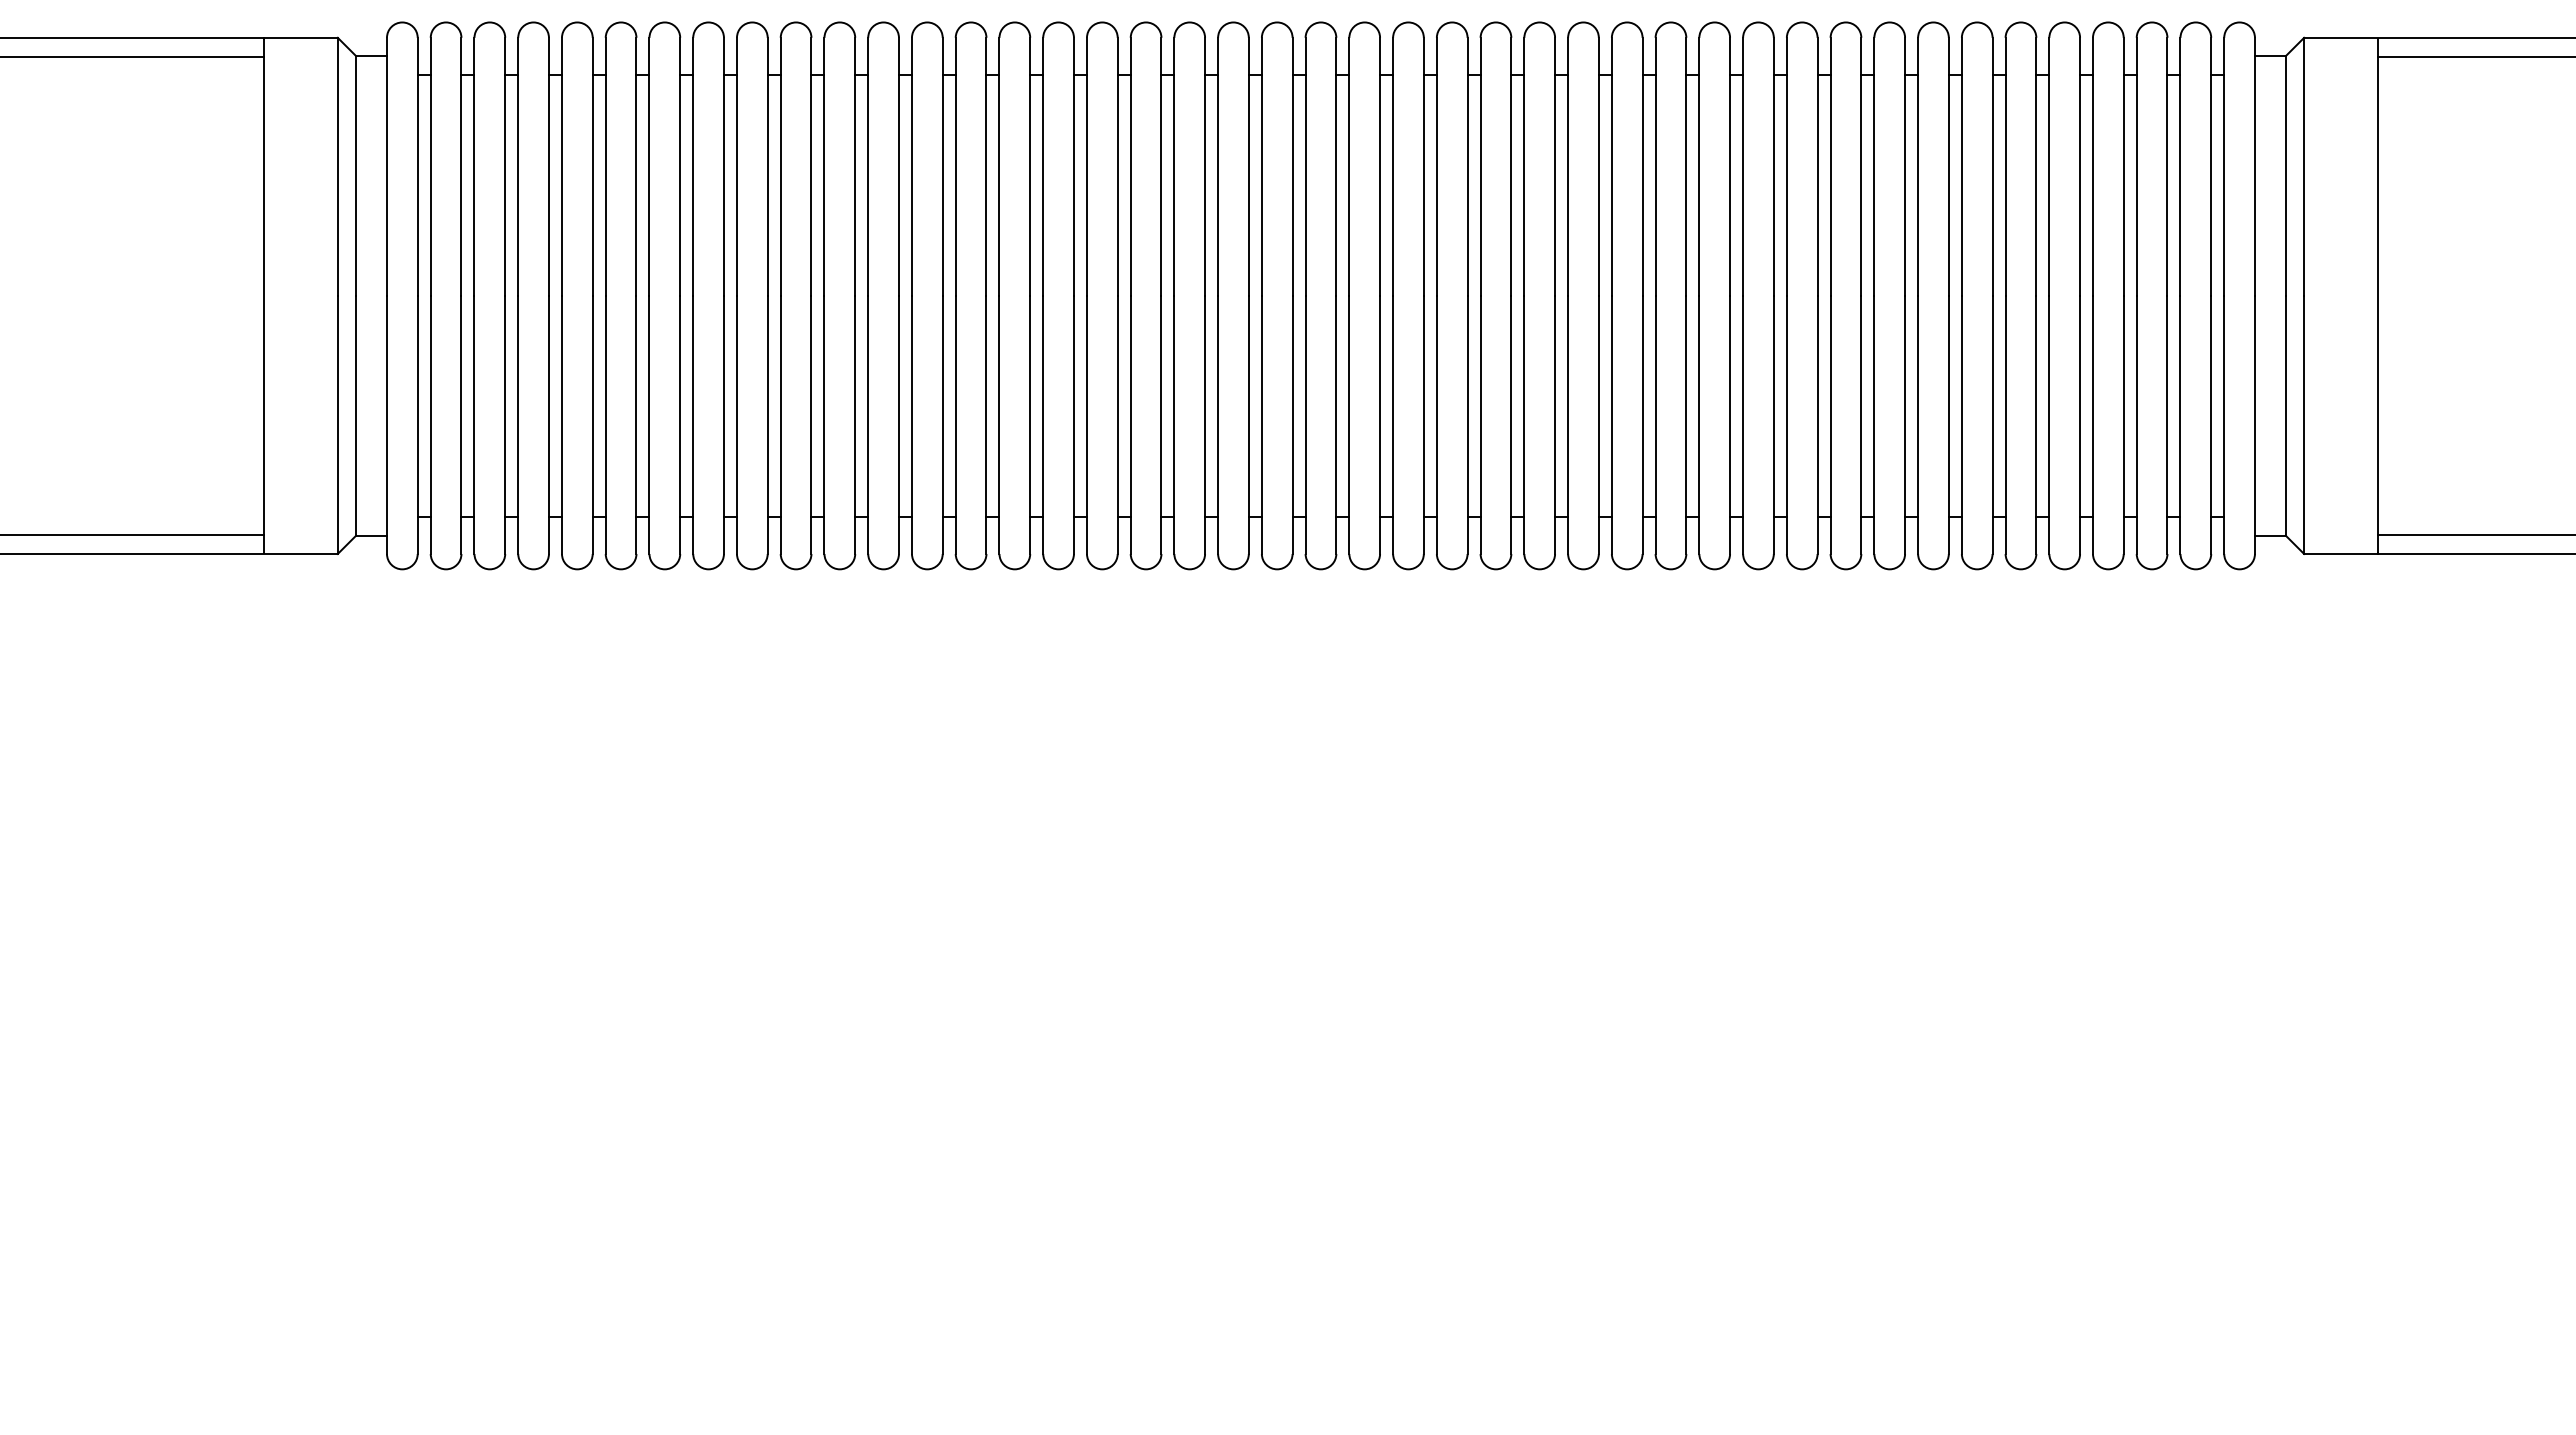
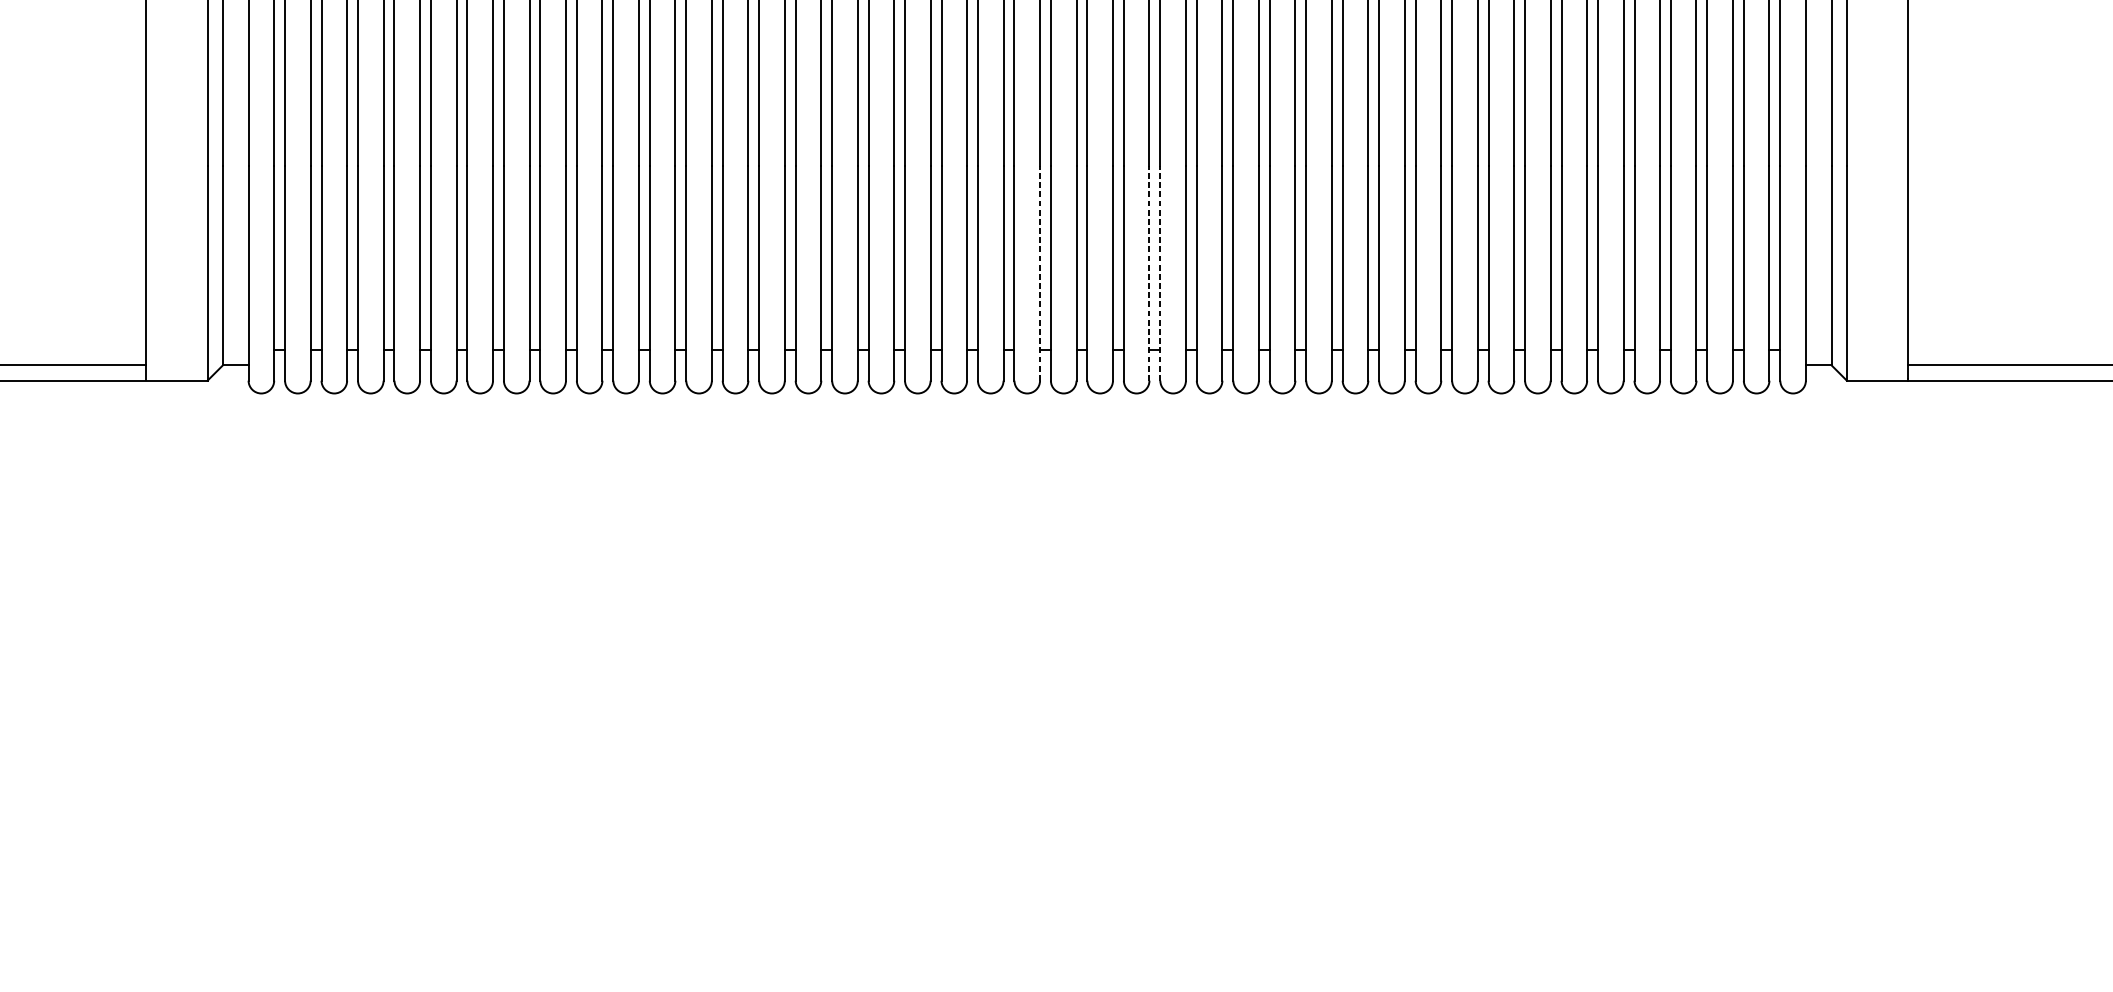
line: (1336, 424) -> (1040, 272), solid -> dashed
line: (1467, 424) -> (1149, 272), solid -> dashed
line: (1480, 424) -> (1160, 272), solid -> dashed

